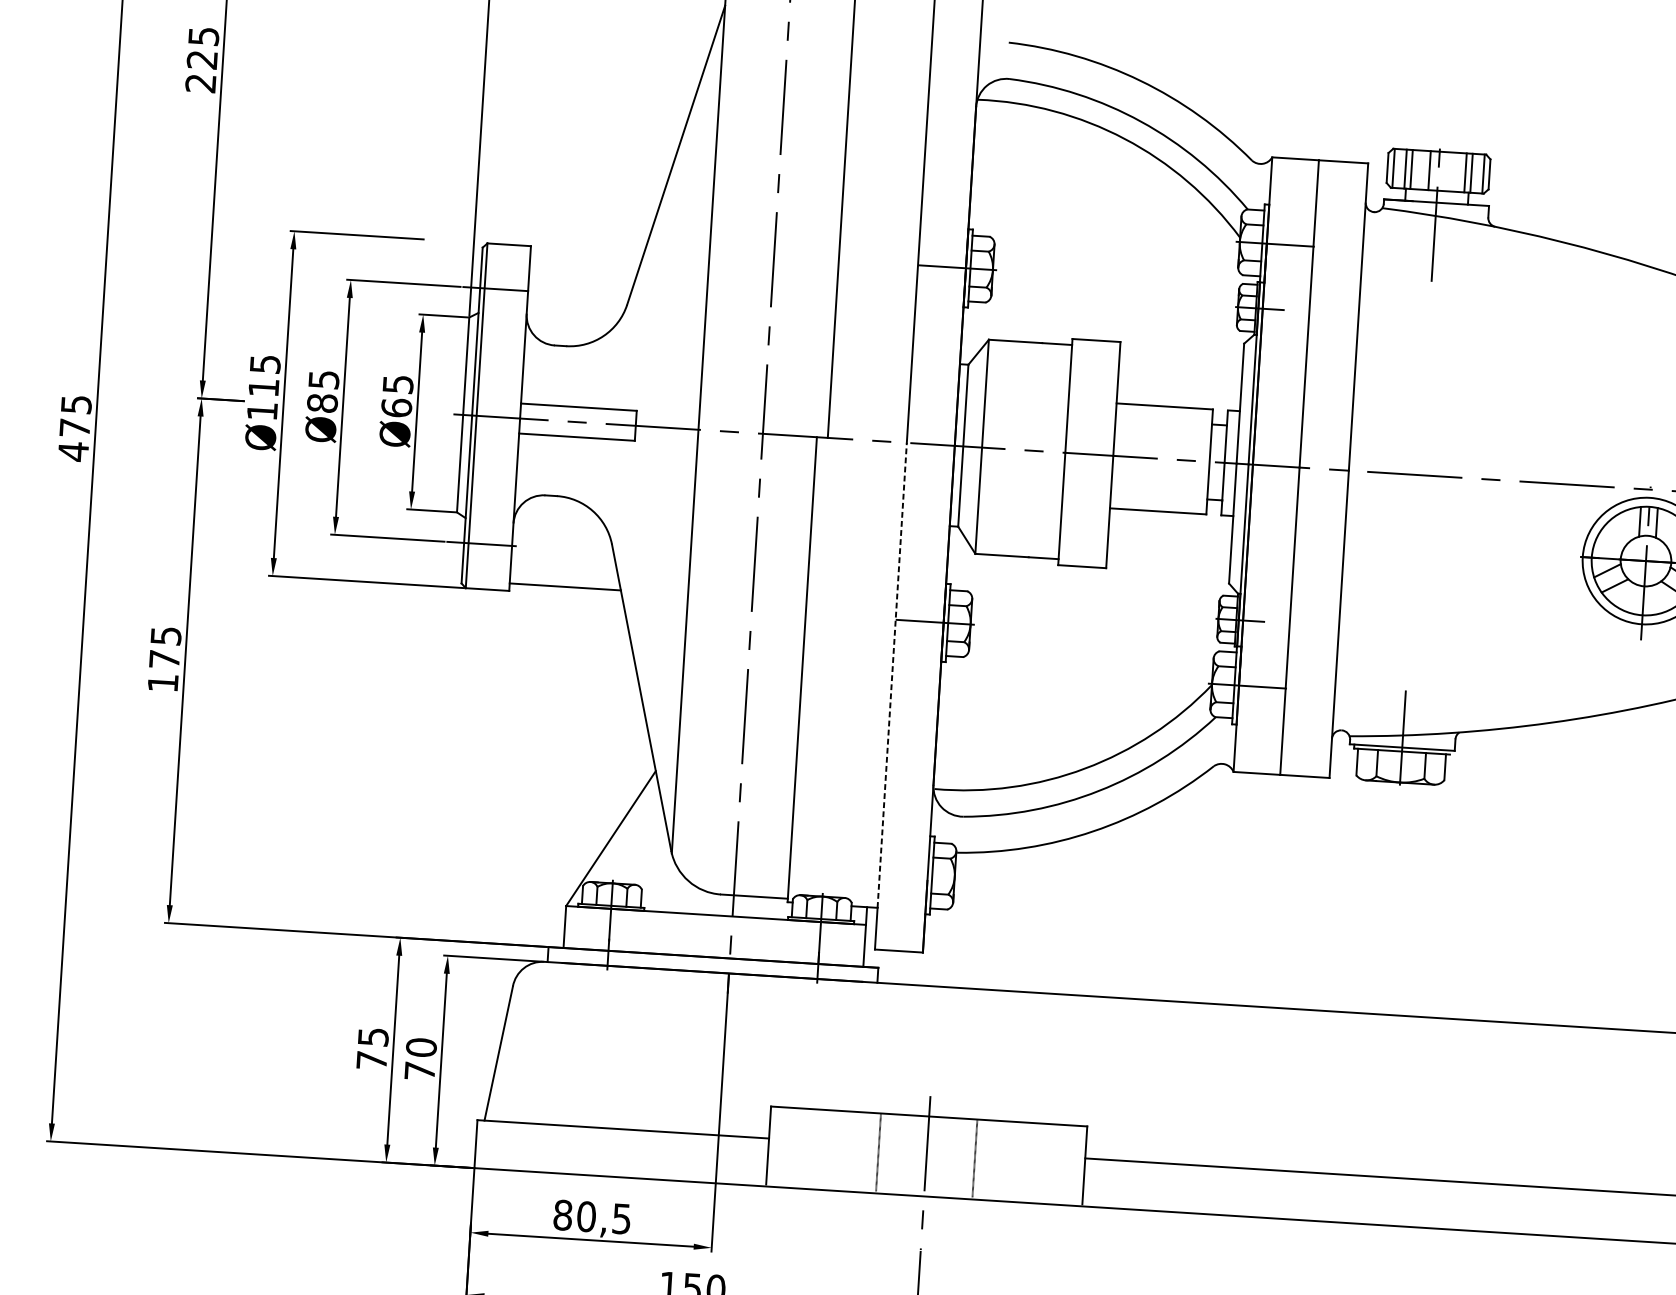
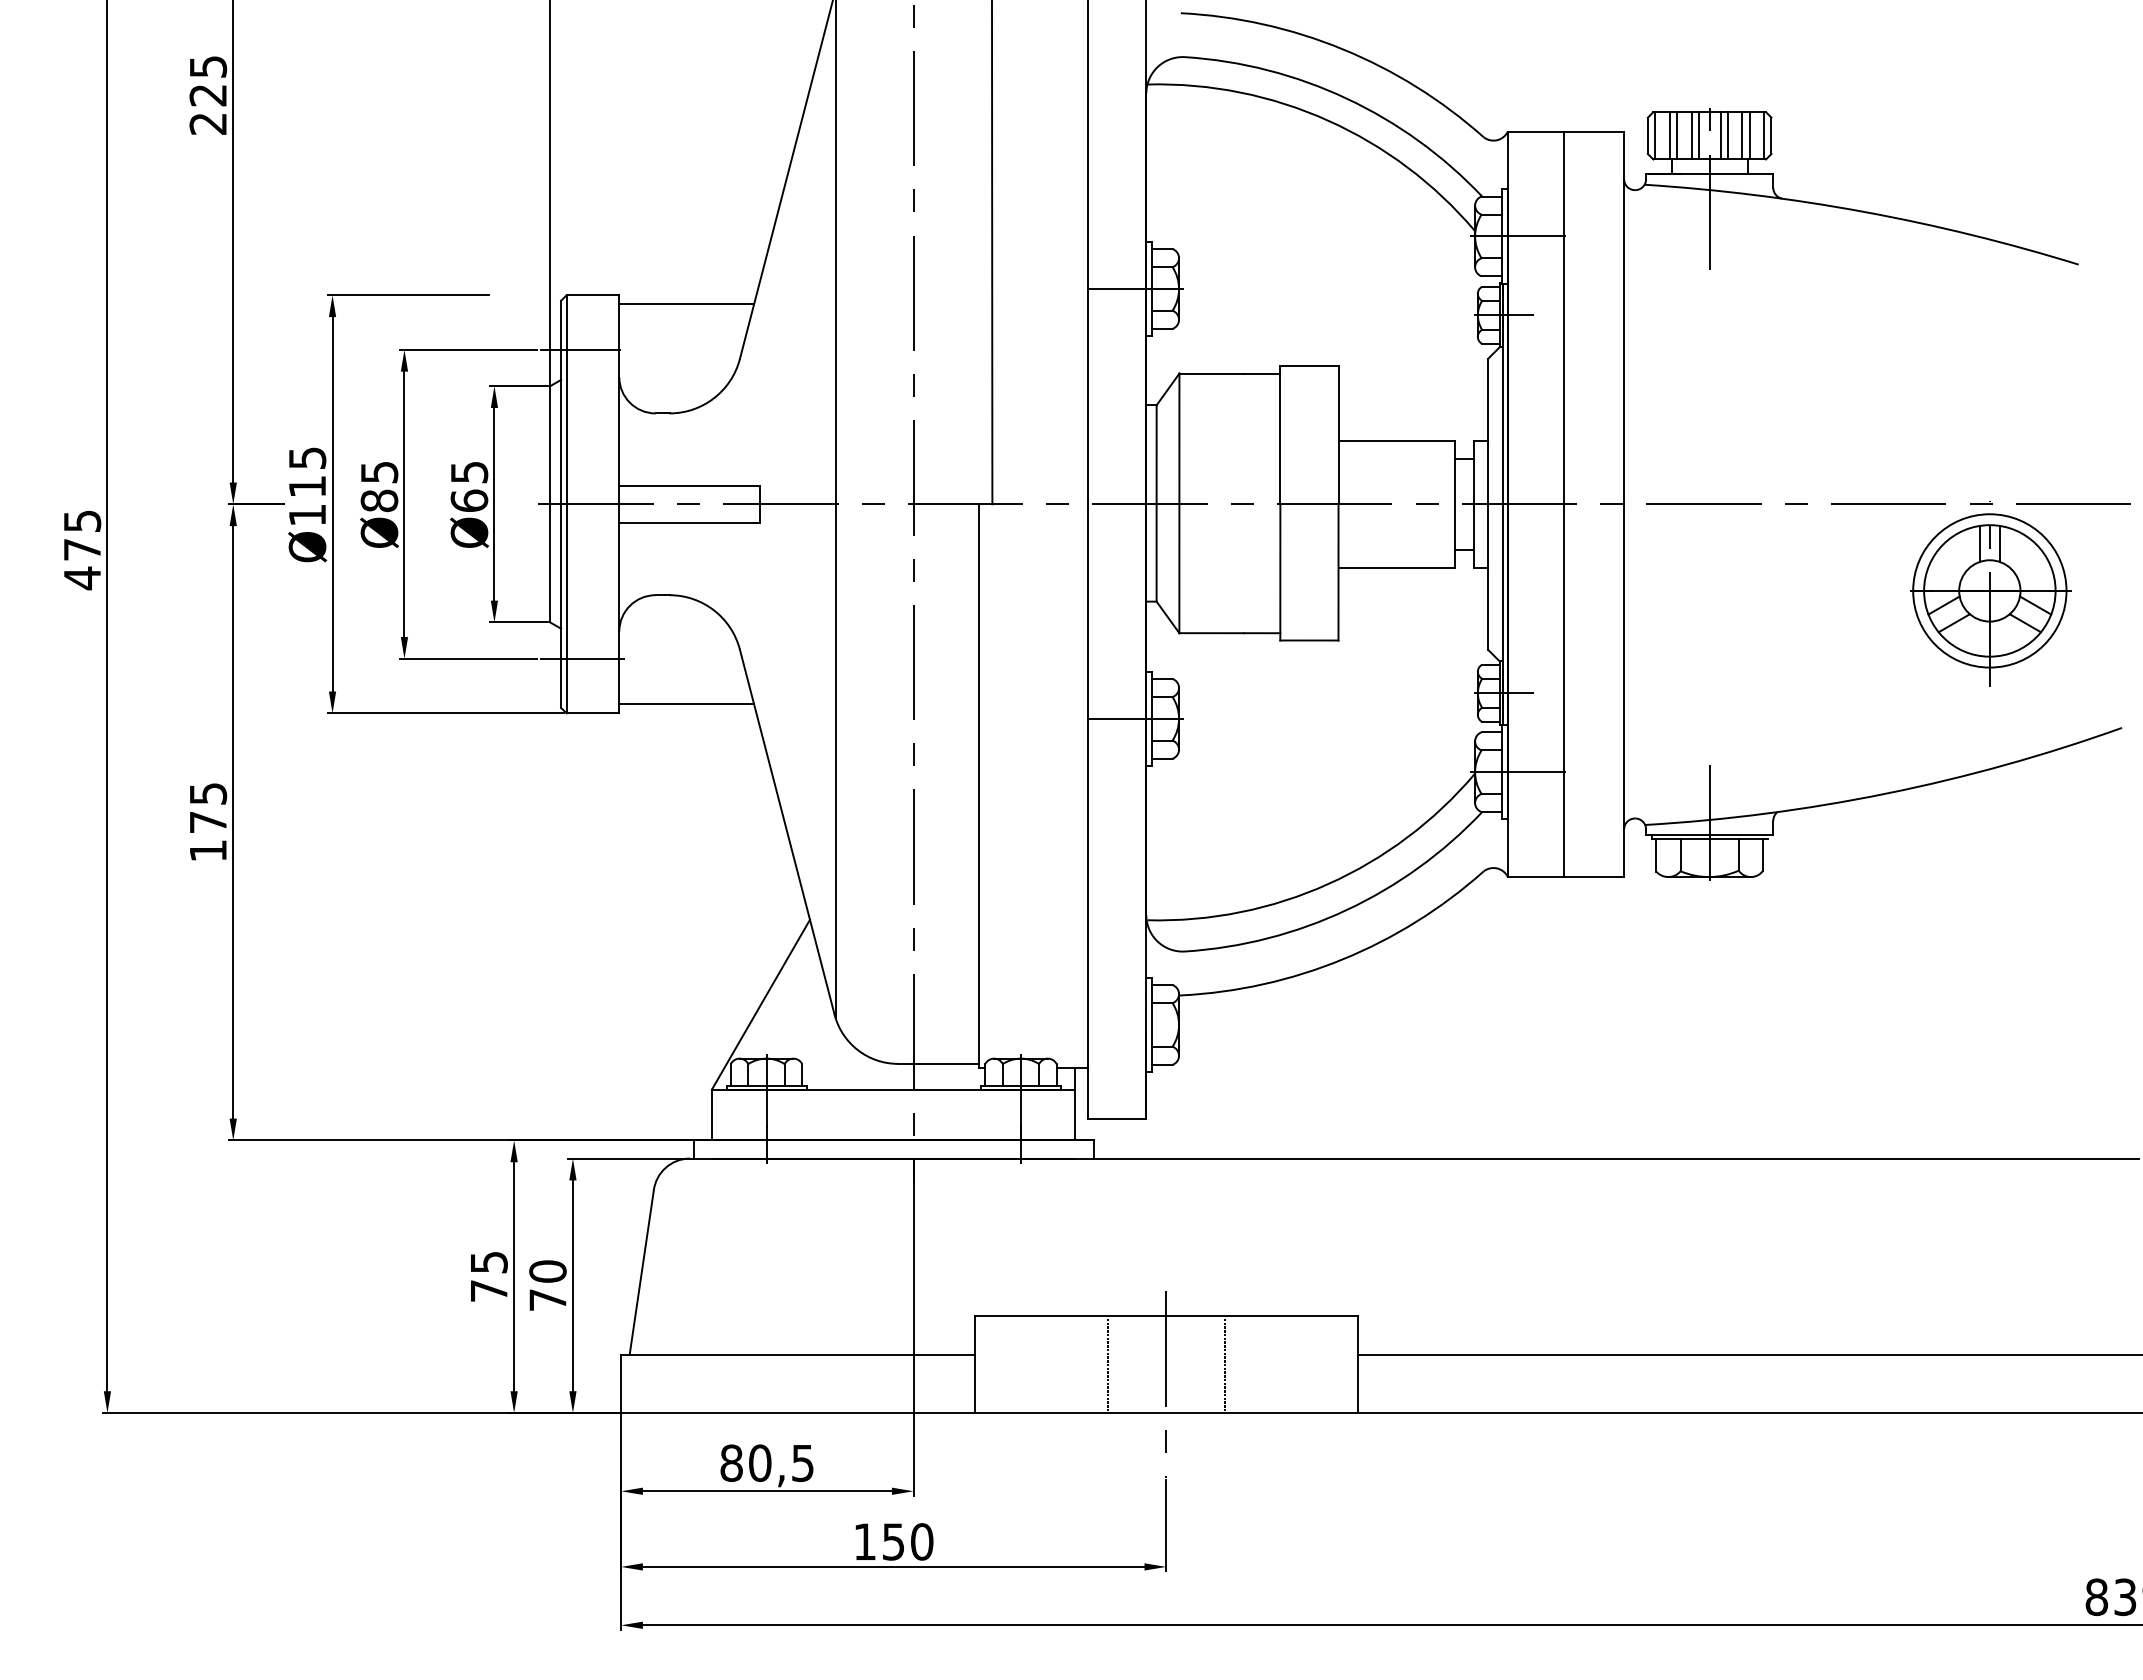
line: (1423, 169) -> (1691, 135), added
line: (1447, 171) -> (1720, 135), added
line: (1453, 171) -> (1727, 135), added
line: (585, 257) -> (686, 304), added
line: (892, 675) -> (1088, 786), dashed -> solid

